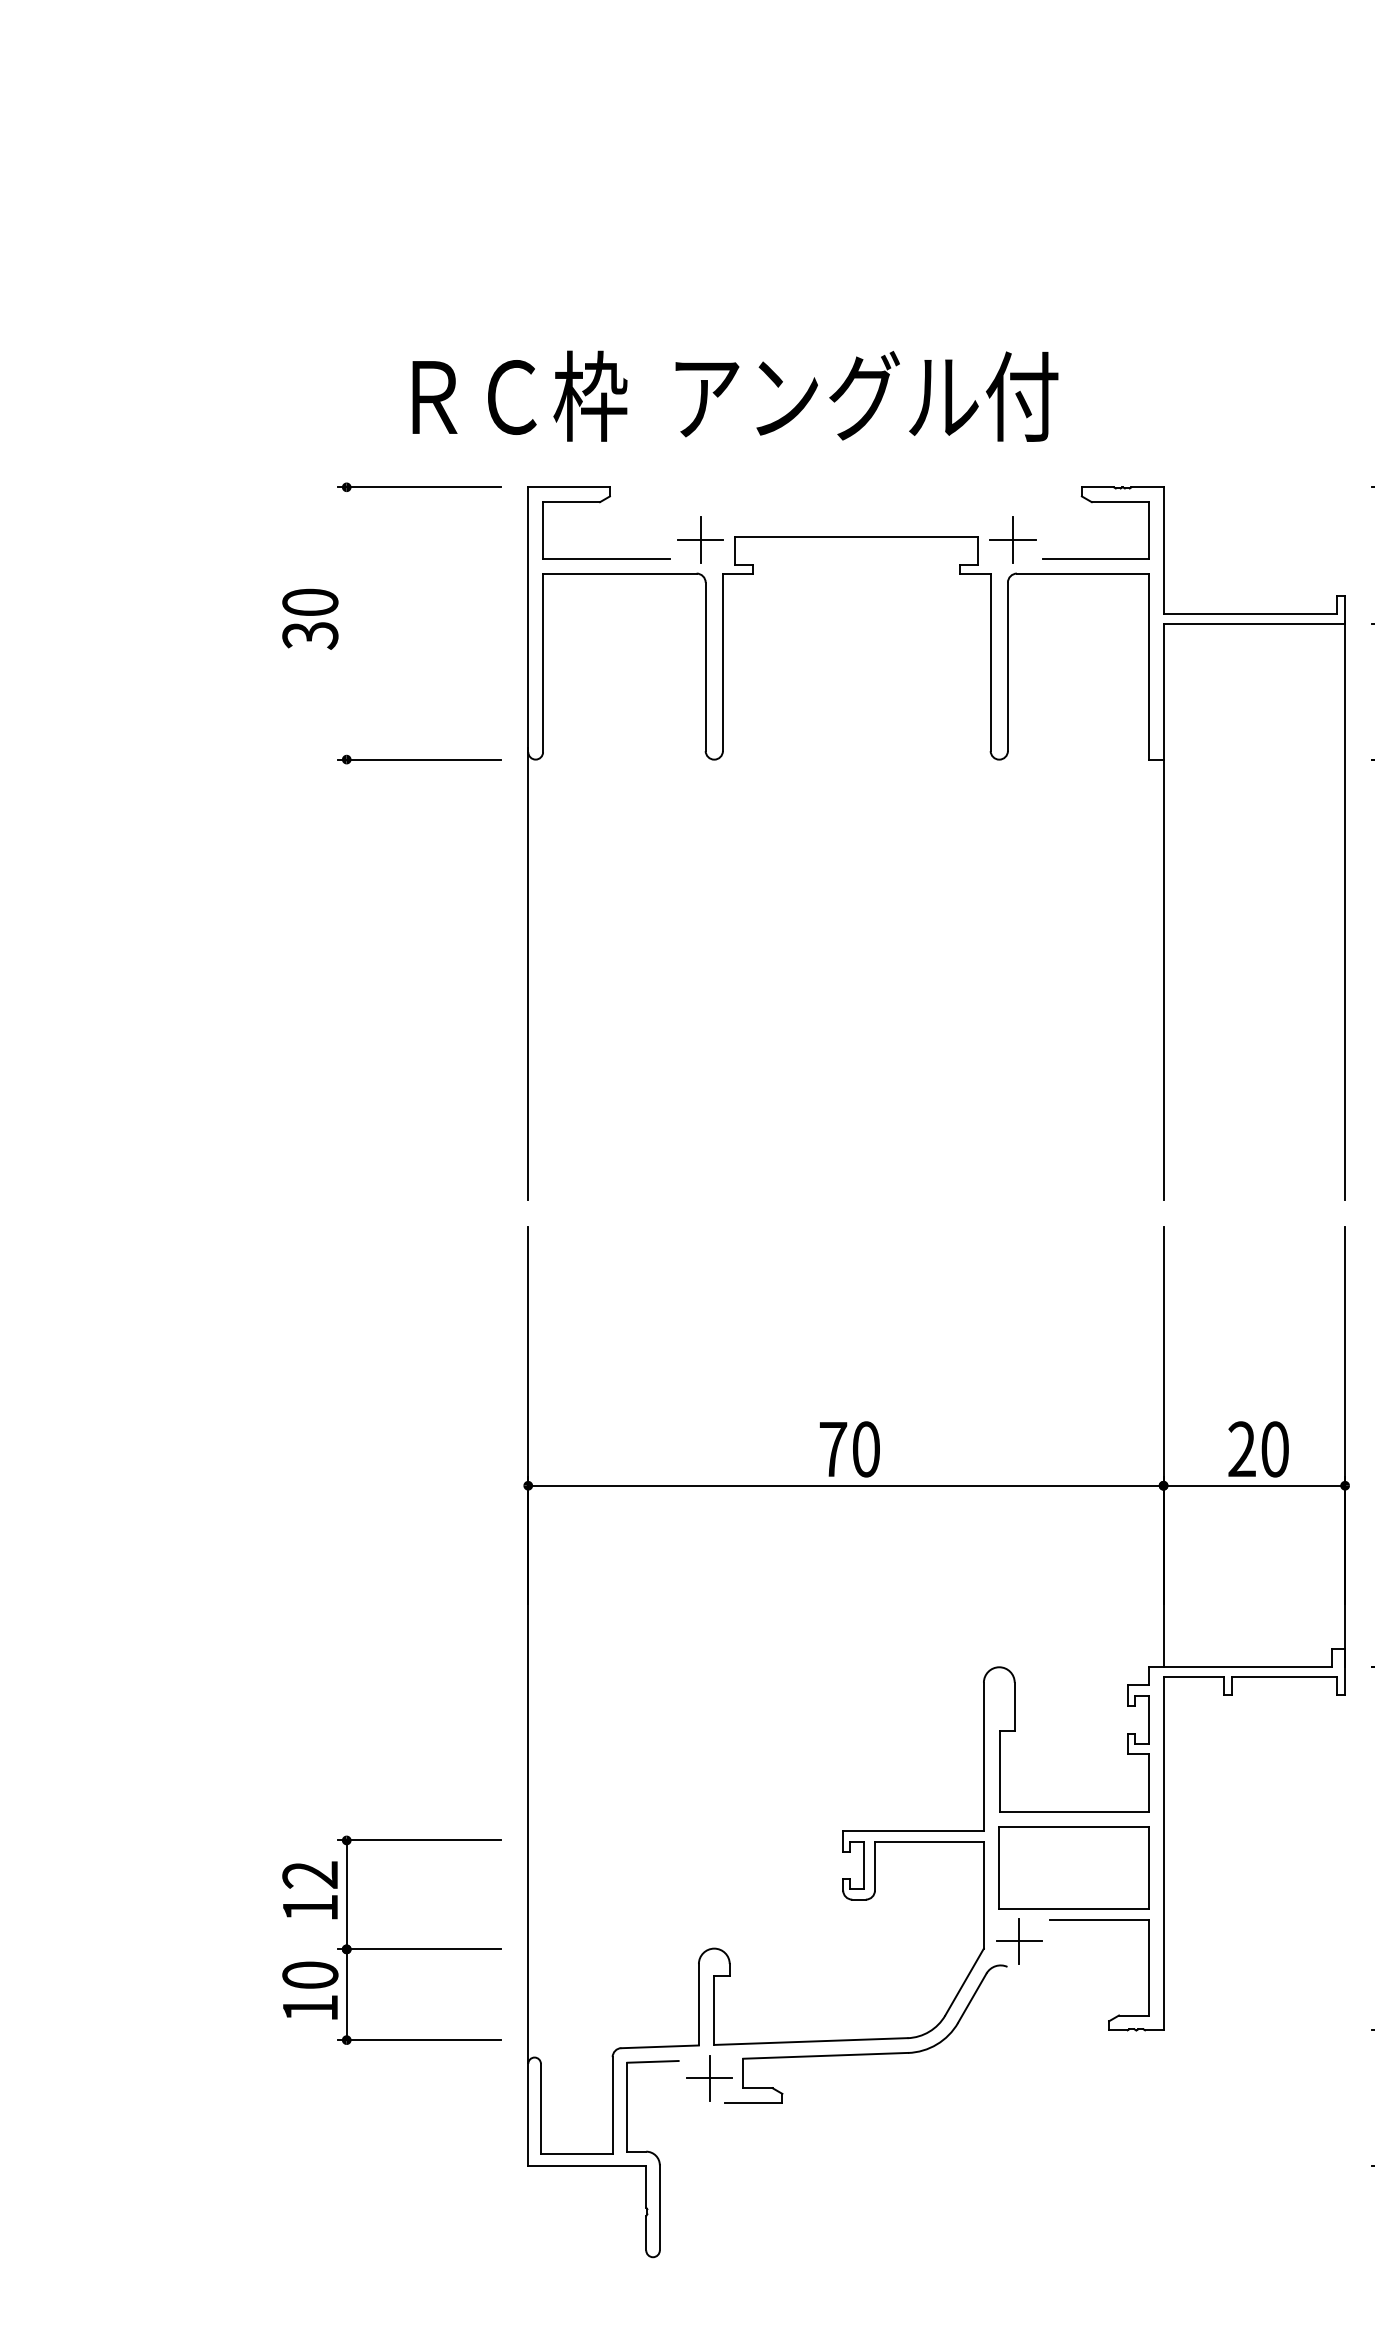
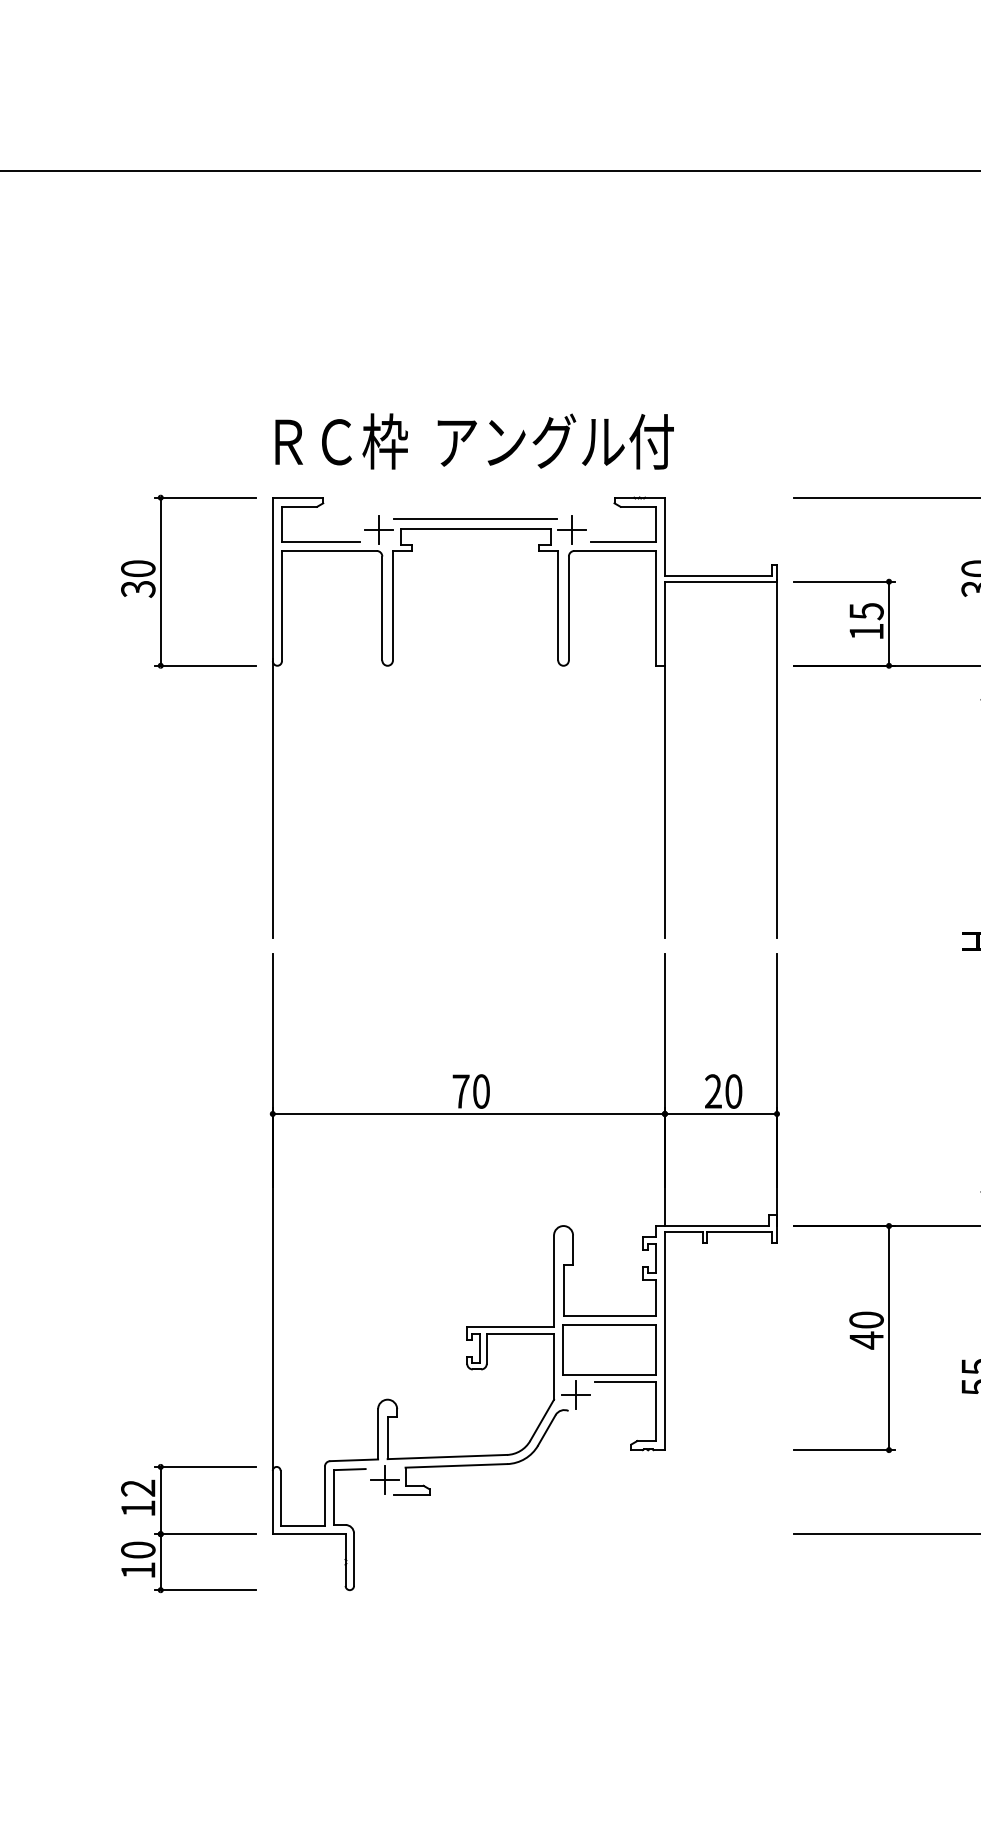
text: (735, 396) -> (474, 441), moved
line: (856, 522) -> (475, 519), added
line: (346, 623) -> (160, 581), added
part: (391, 1940) -> (188, 1528), moved

